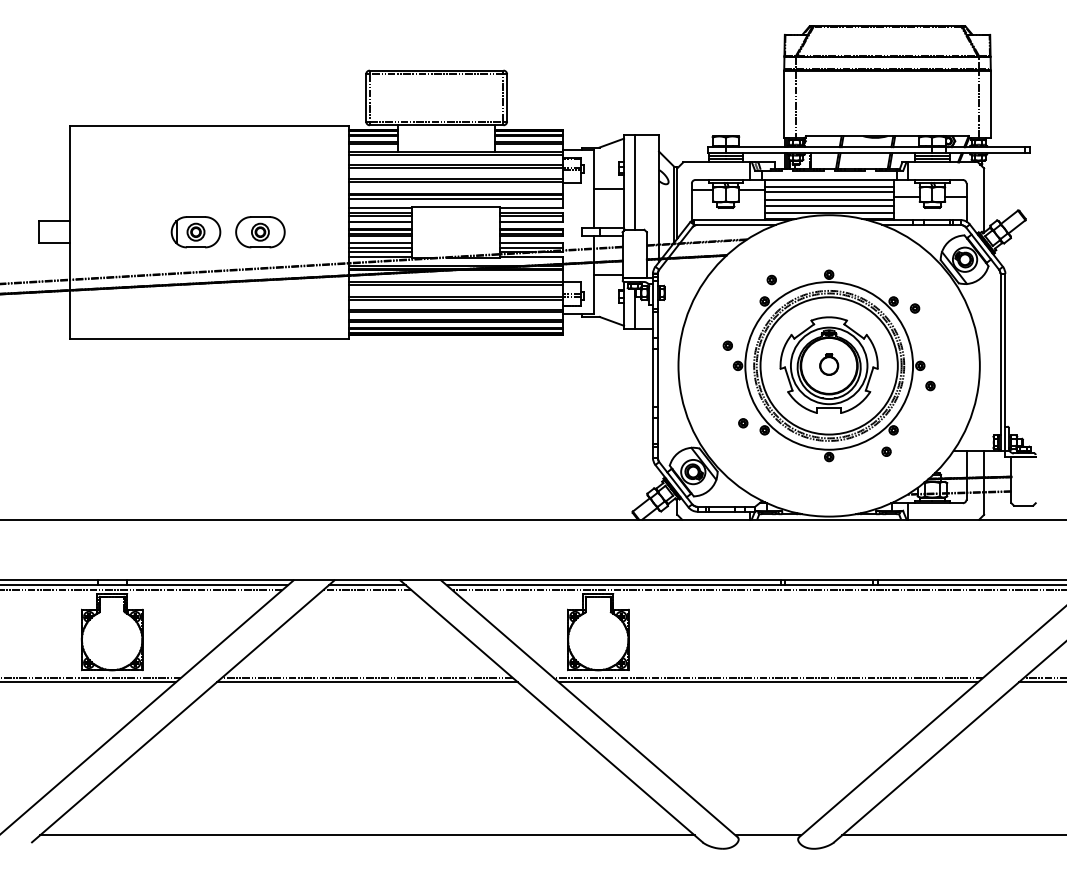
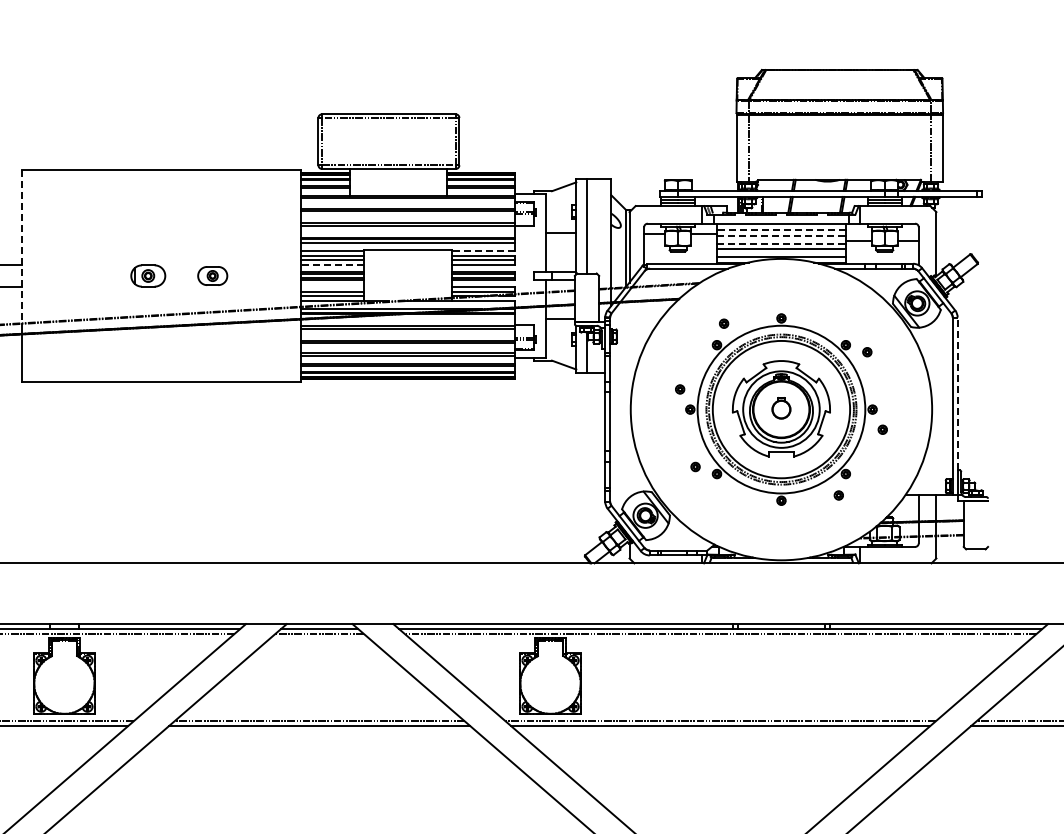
line: (828, 186) -> (780, 230), solid -> dashed
line: (829, 192) -> (781, 236), solid -> dashed
line: (829, 200) -> (781, 244), solid -> dashed
line: (69, 202) -> (21, 246), solid -> dashed
line: (531, 207) -> (483, 251), solid -> dashed
line: (380, 221) -> (332, 265), solid -> dashed
part: (195, 232) -> (147, 276), size x0.7
part: (260, 232) -> (212, 276), size x0.6
line: (380, 242) -> (332, 286), removed
line: (1005, 349) -> (957, 393), solid -> dashed

